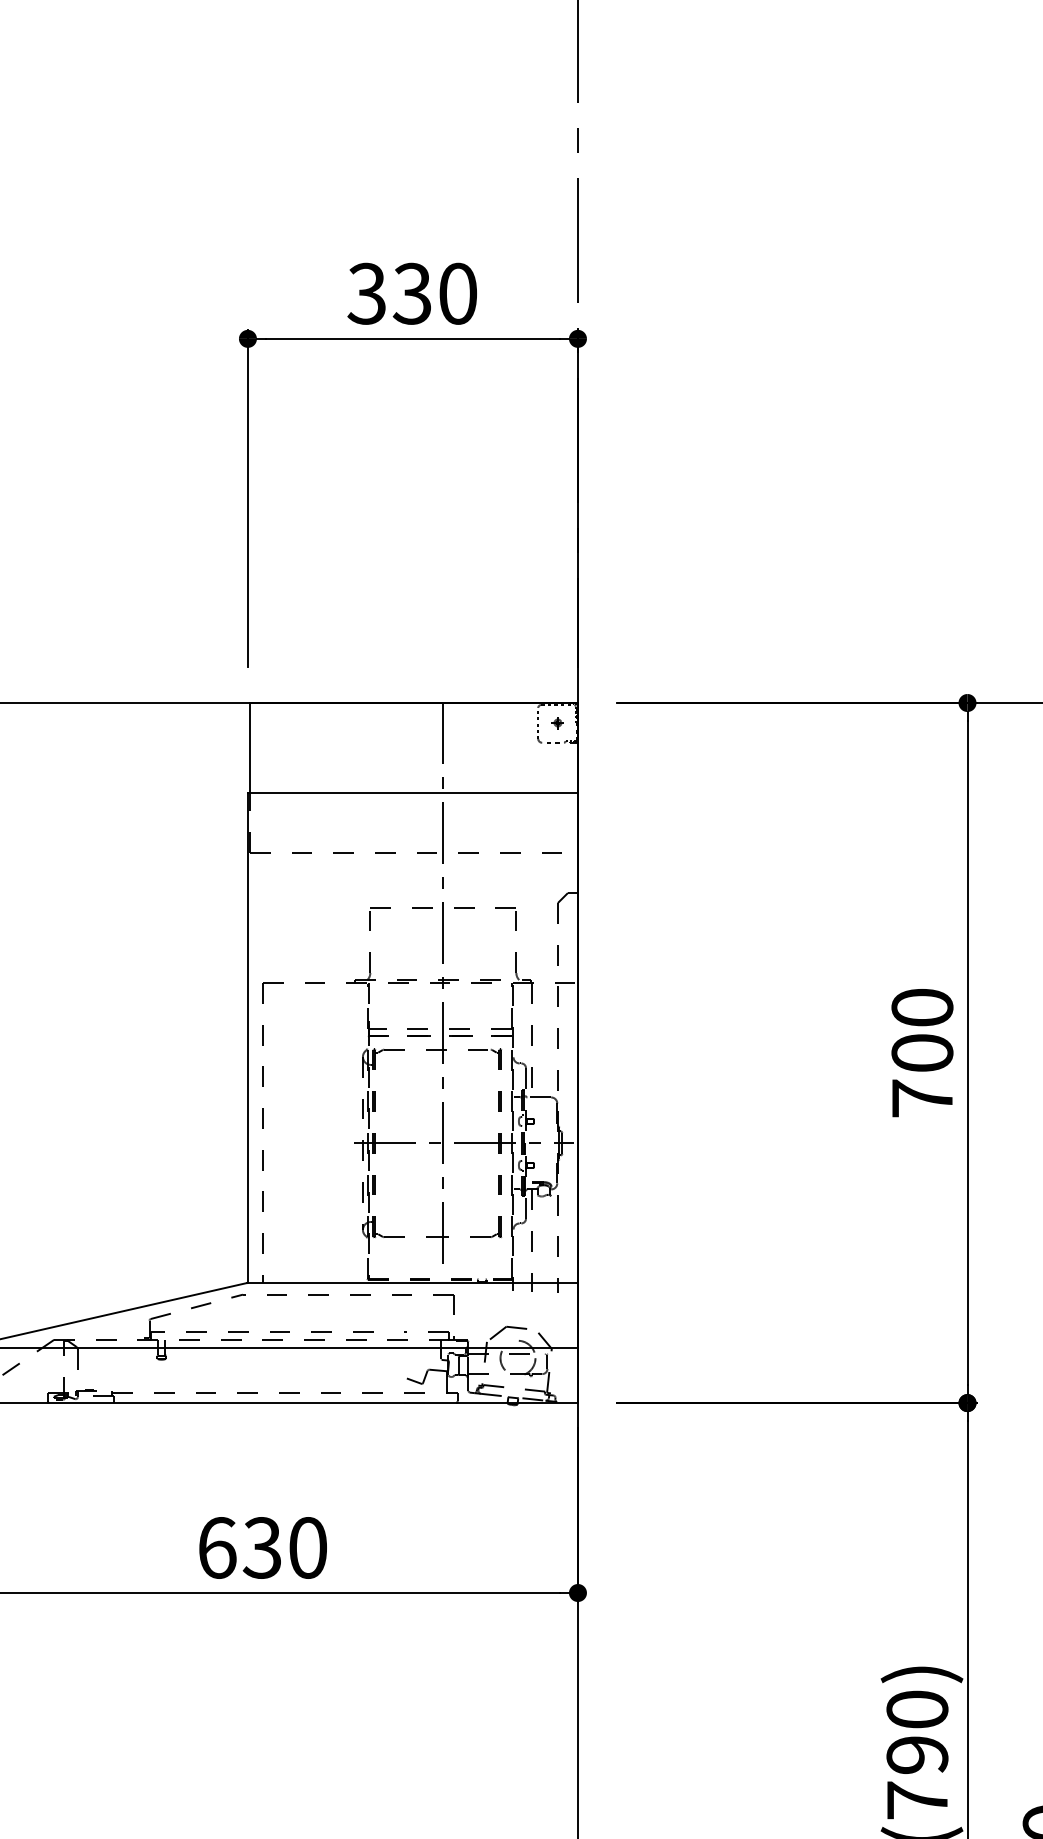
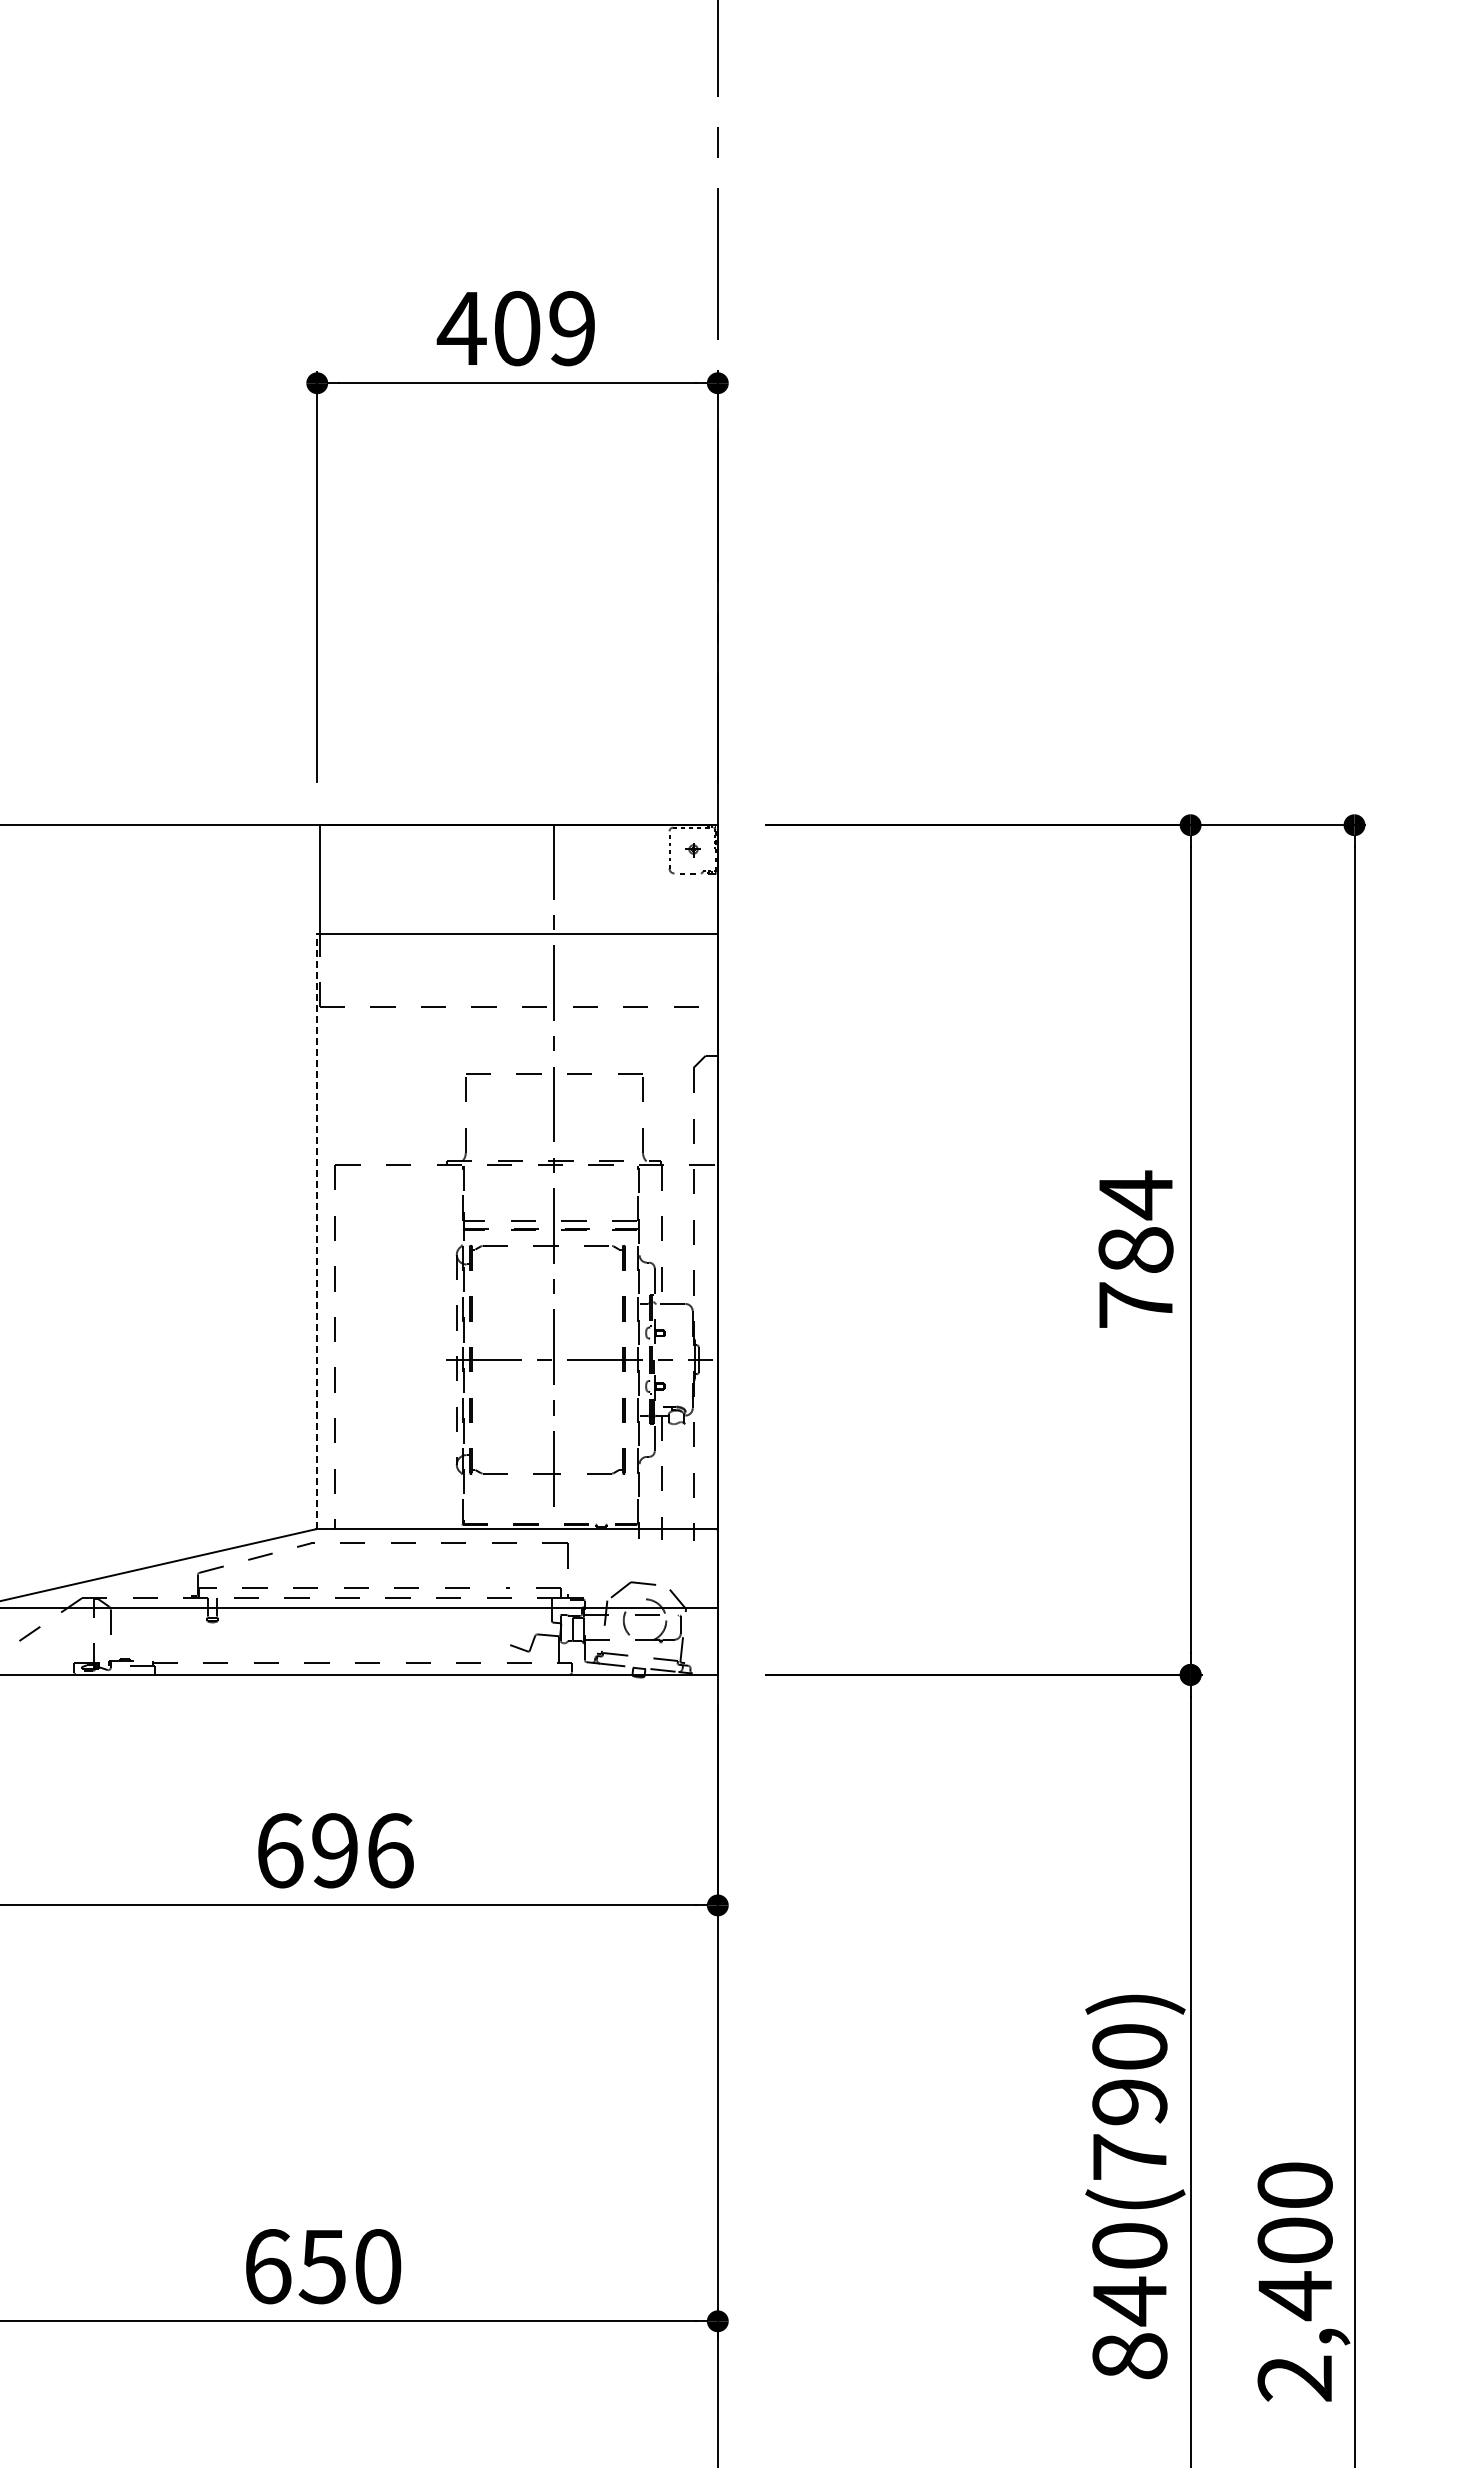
text: (411, 293) -> (515, 328), 330 -> 409
text: (922, 1029) -> (1135, 1221), 700 -> 784
line: (248, 1037) -> (317, 1231), solid -> dashed
text: (285, 1547) -> (362, 1850), 630 -> 696

